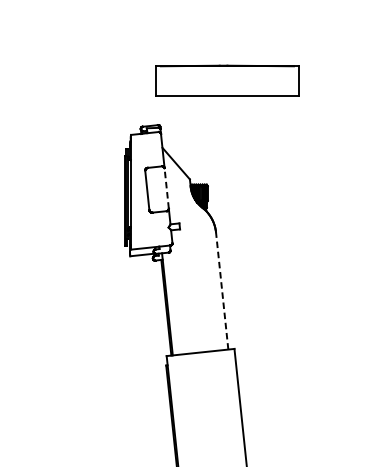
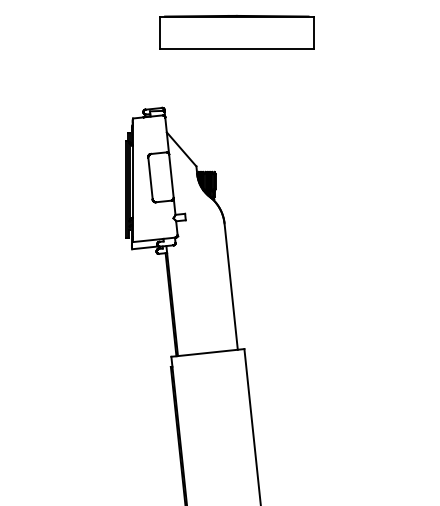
part: (227, 80) -> (236, 31), moved
line: (166, 188) -> (171, 176), dashed -> solid
line: (222, 290) -> (231, 286), dashed -> solid

